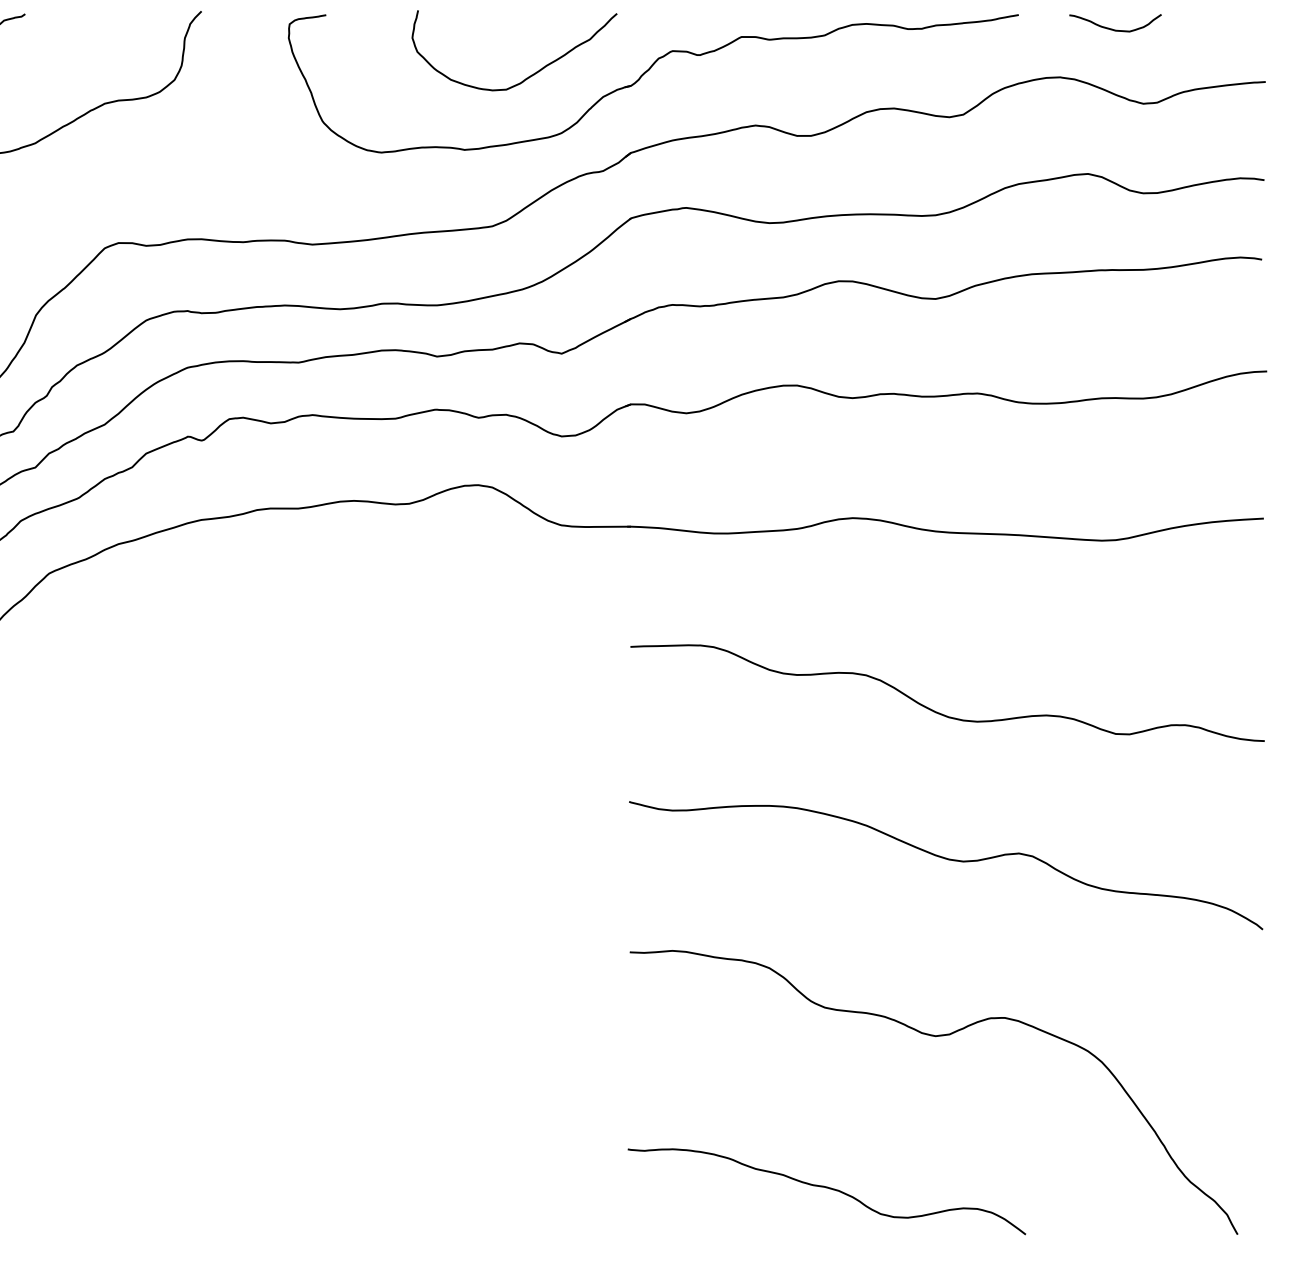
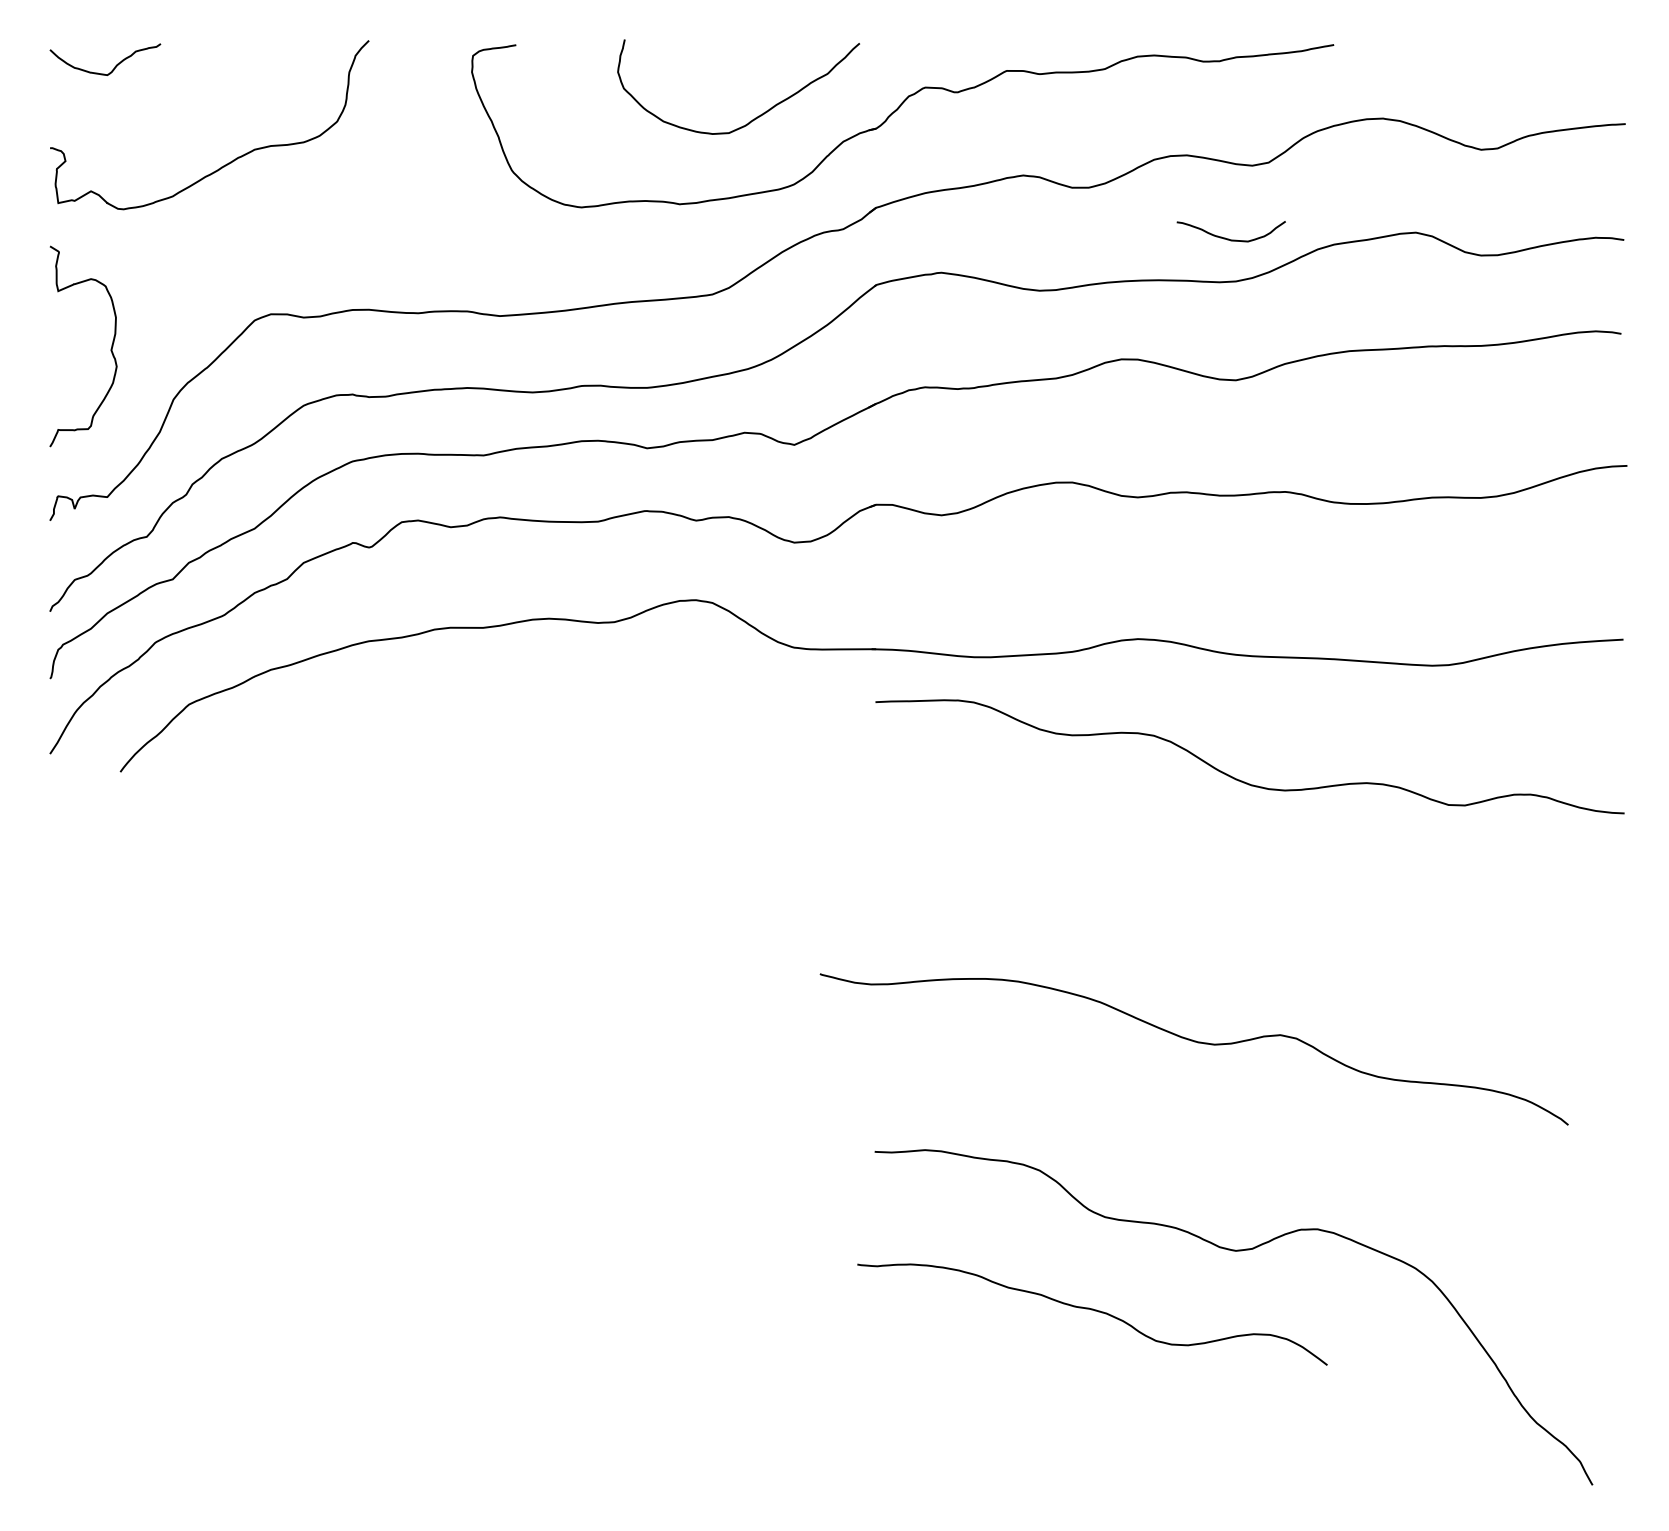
curve: (1113, 29) -> (1228, 238), moved
curve: (941, 713) -> (1242, 780), moved
curve: (946, 859) -> (1194, 1042), moved
curve: (826, 1188) -> (1092, 1310), moved

